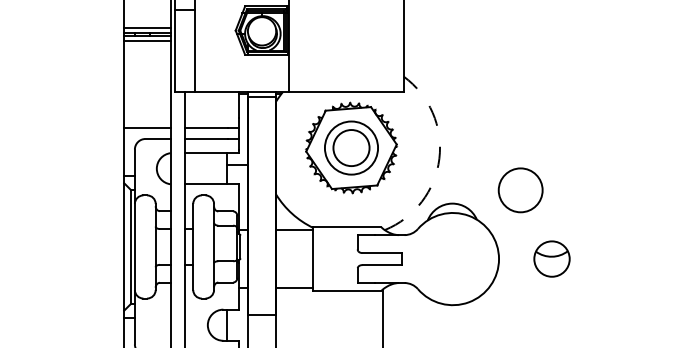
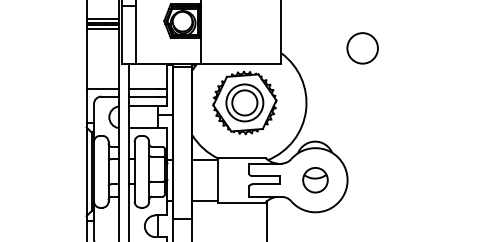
arc: (440, 158) -> (306, 110), dashed -> solid
circle: (520, 190) -> (362, 48), moved
part: (552, 259) -> (315, 180), moved

